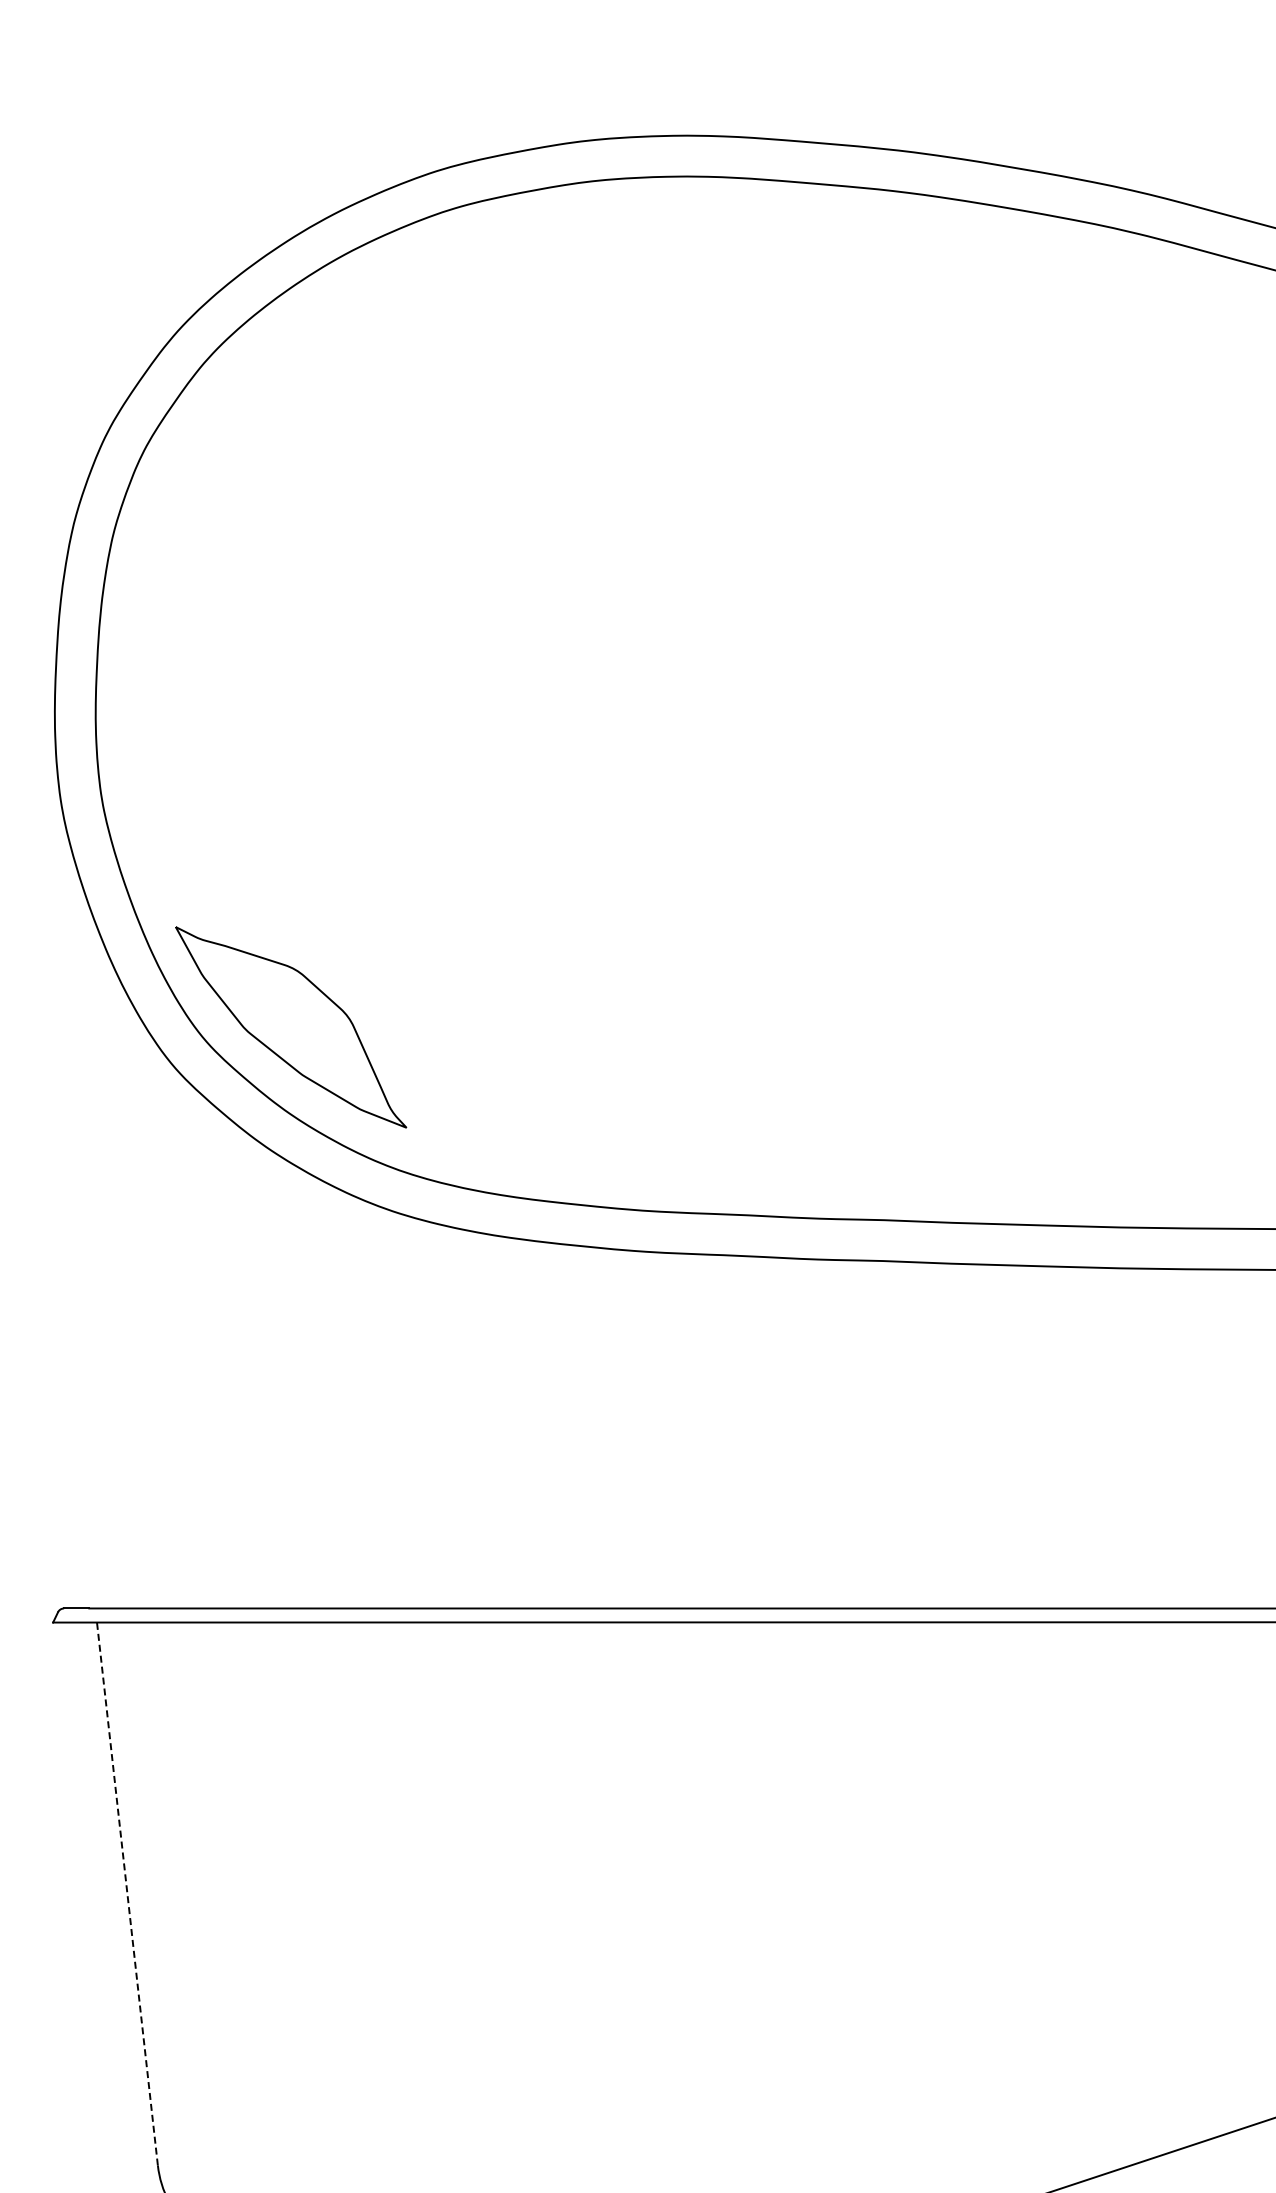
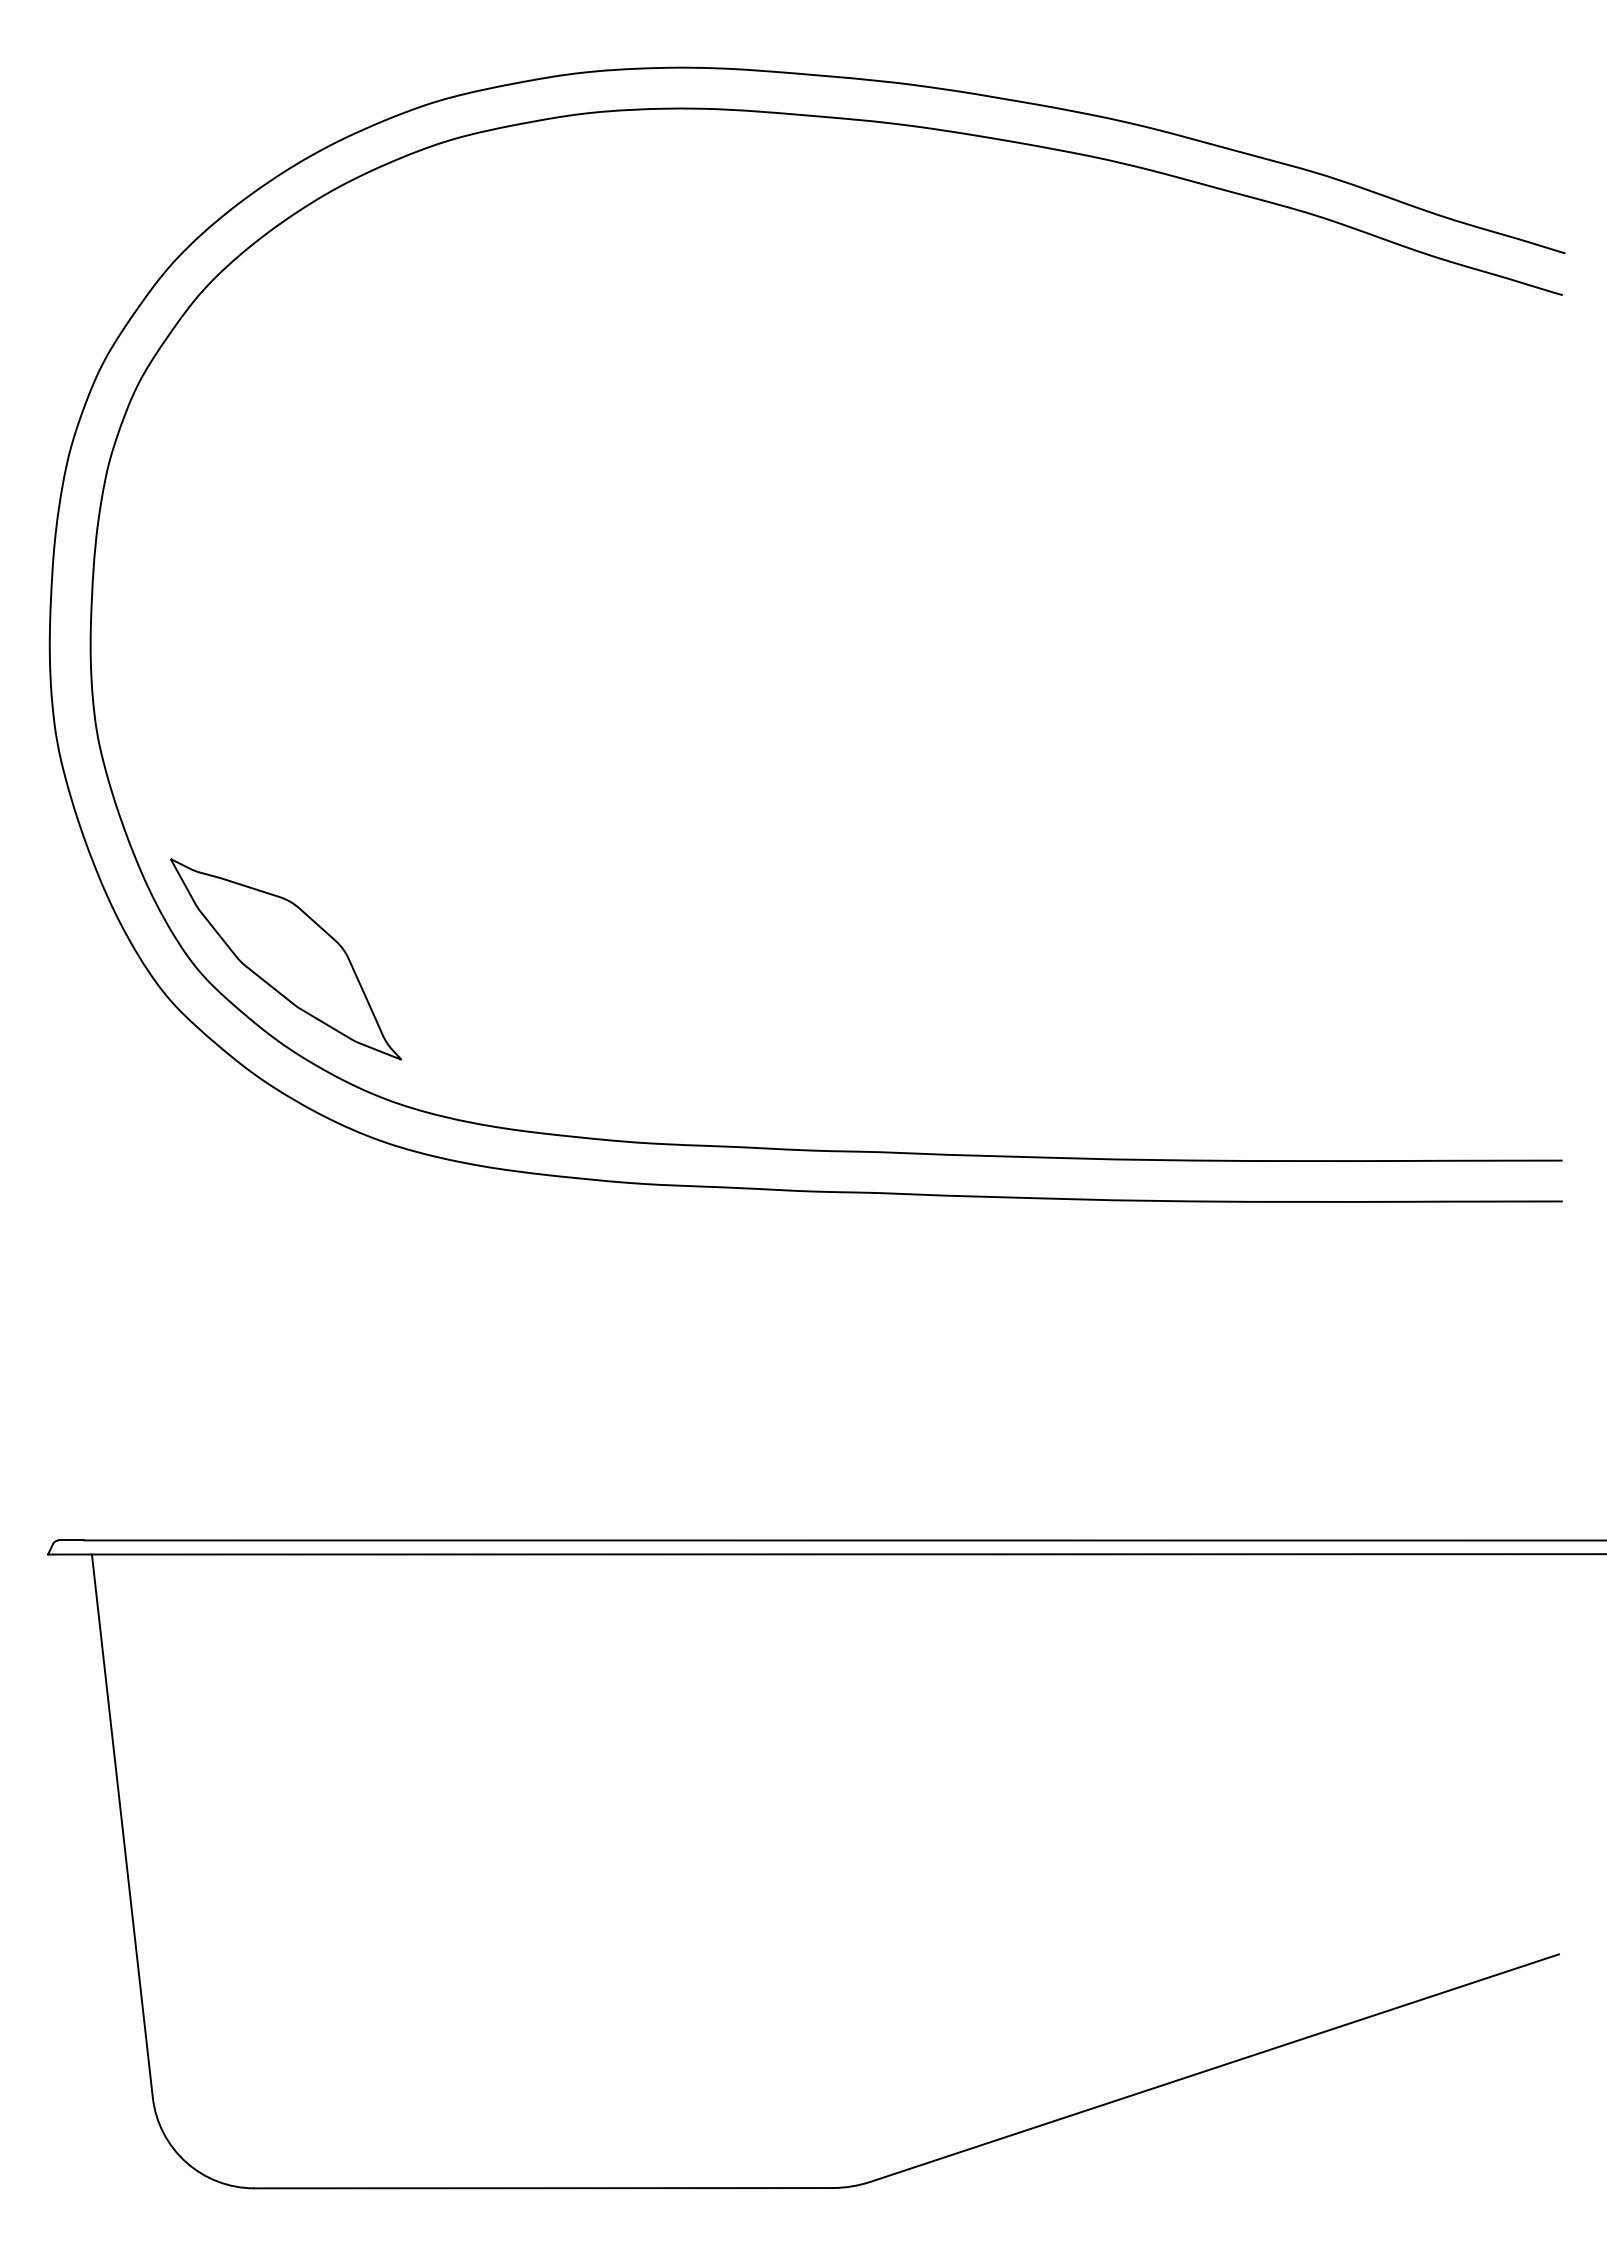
line: (127, 1893) -> (122, 1825), dashed -> solid

